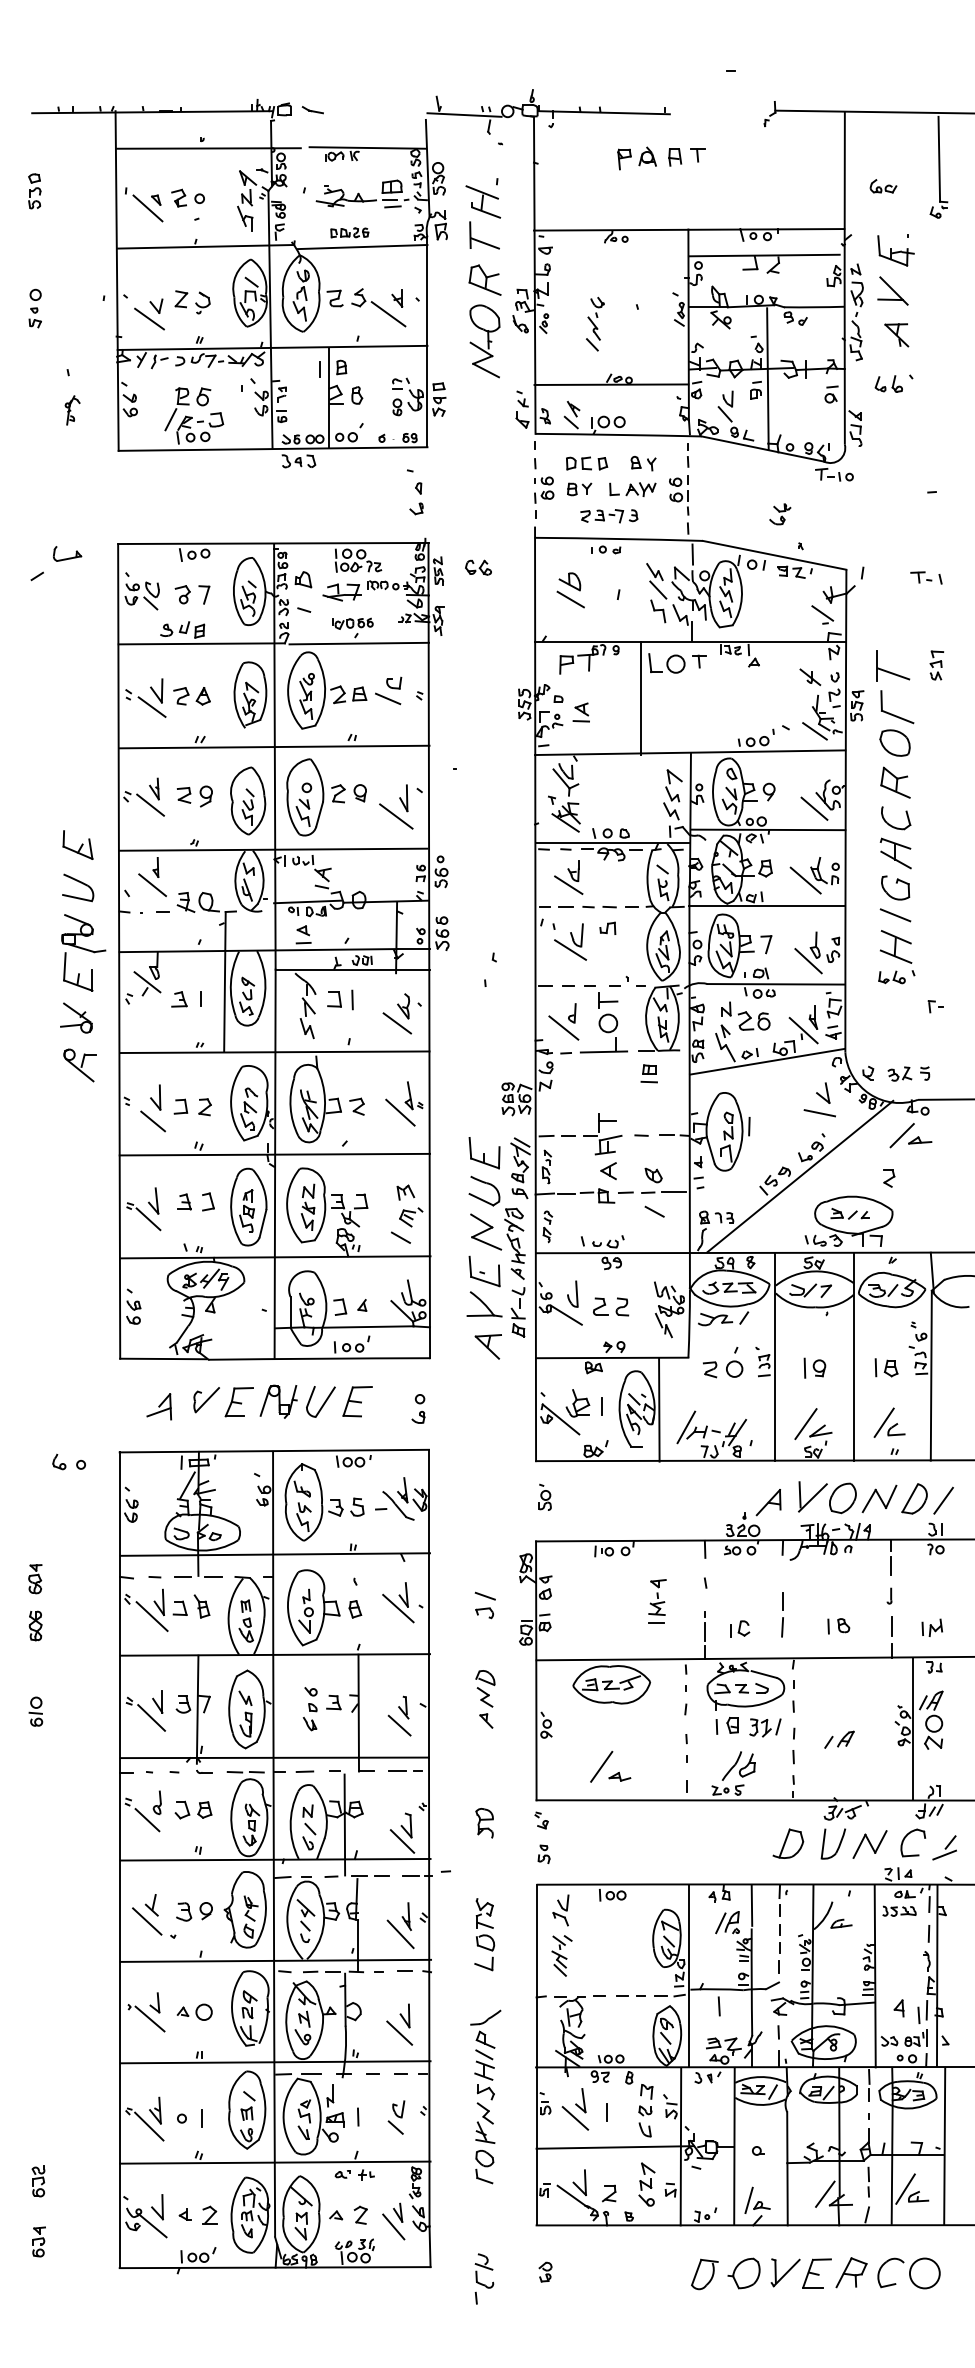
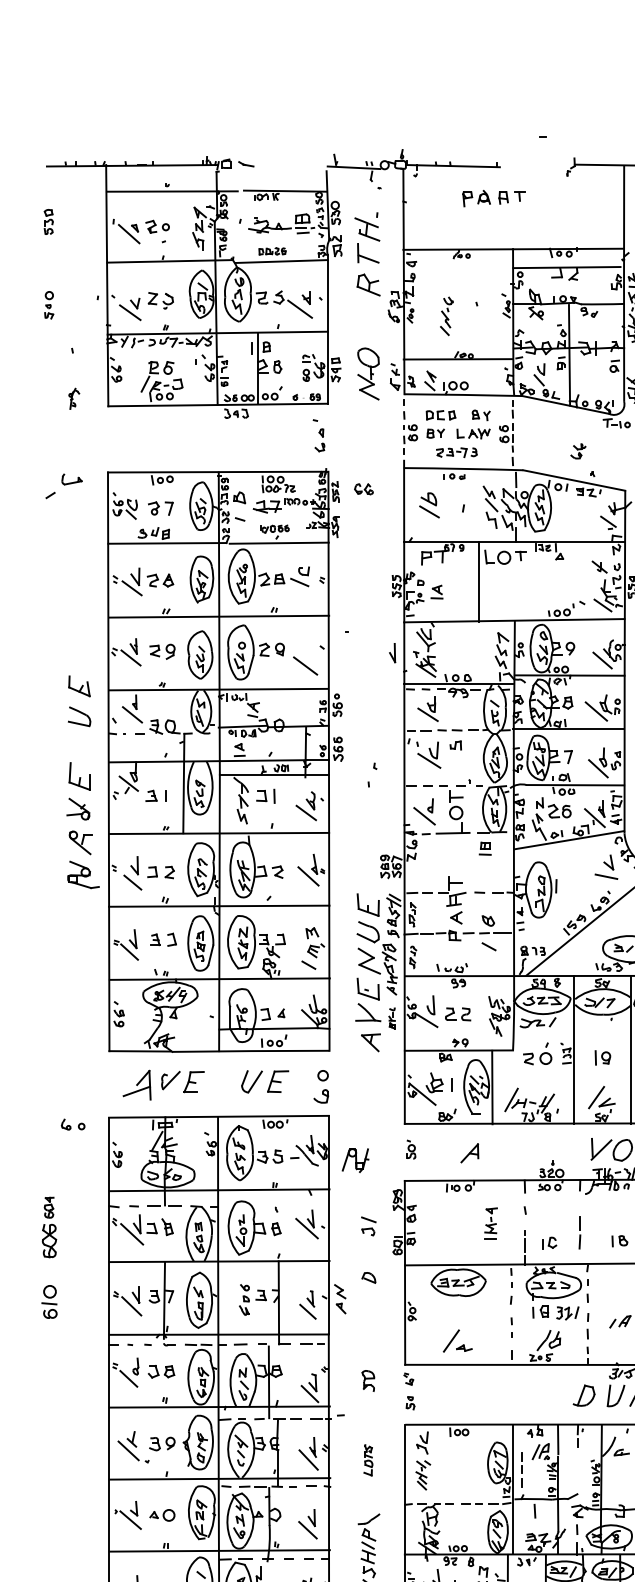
part: (484, 341) -> (368, 374), moved
part: (72, 410) -> (74, 398), moved
part: (403, 798) -> (392, 653), moved
part: (83, 933) -> (83, 874), moved
part: (517, 1312) -> (391, 1018), size x0.6
part: (278, 1401) -> (355, 1160), moved
part: (159, 1406) -> (137, 1085), size x1.6
part: (418, 1408) -> (321, 1086), size x1.6
part: (768, 1502) -> (469, 1153), moved
part: (35, 1625) -> (49, 1240), size x1.6
part: (484, 1707) -> (339, 1298), moved
part: (35, 1711) -> (49, 1301), size x1.6
part: (484, 1934) -> (368, 1460), size x0.6
part: (779, 1948) -> (522, 1470), moved

